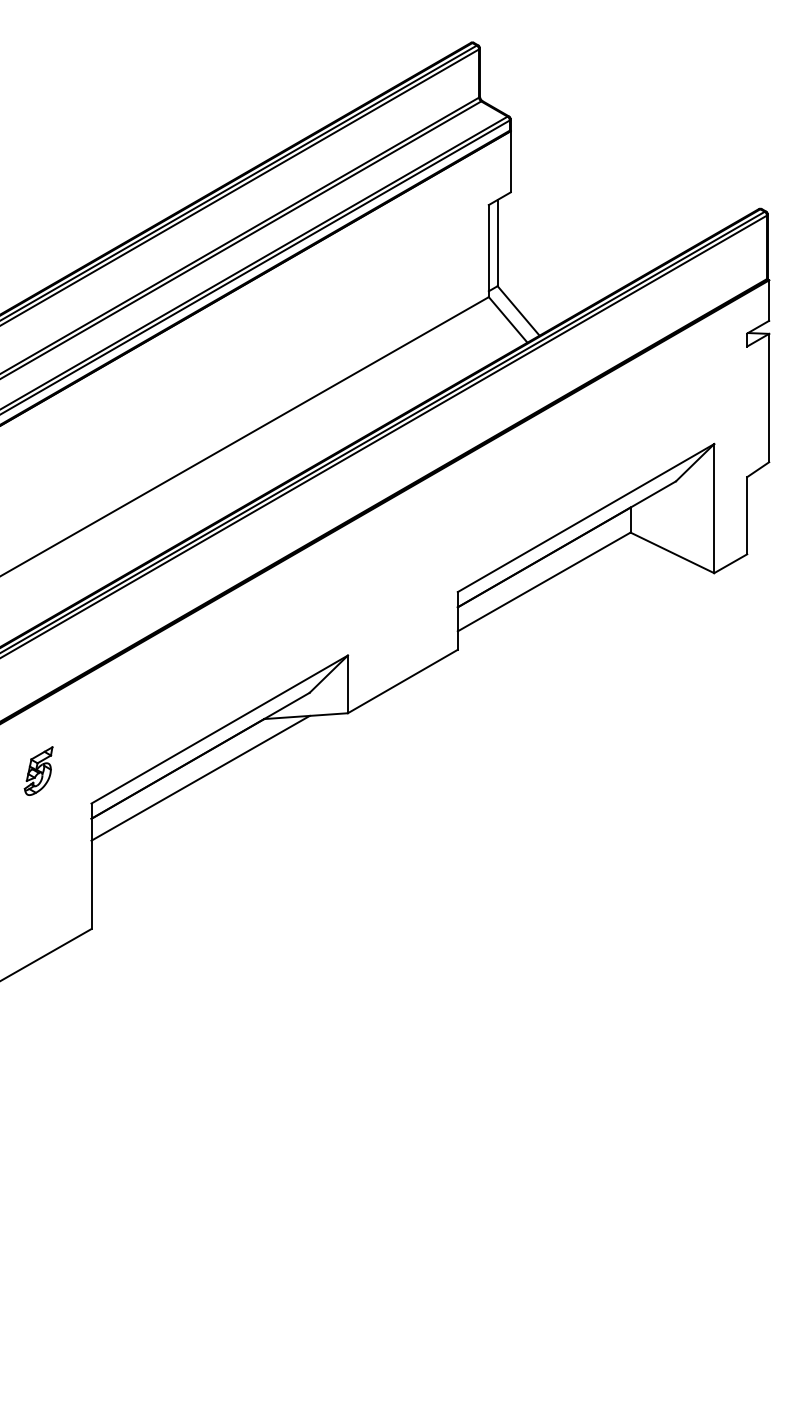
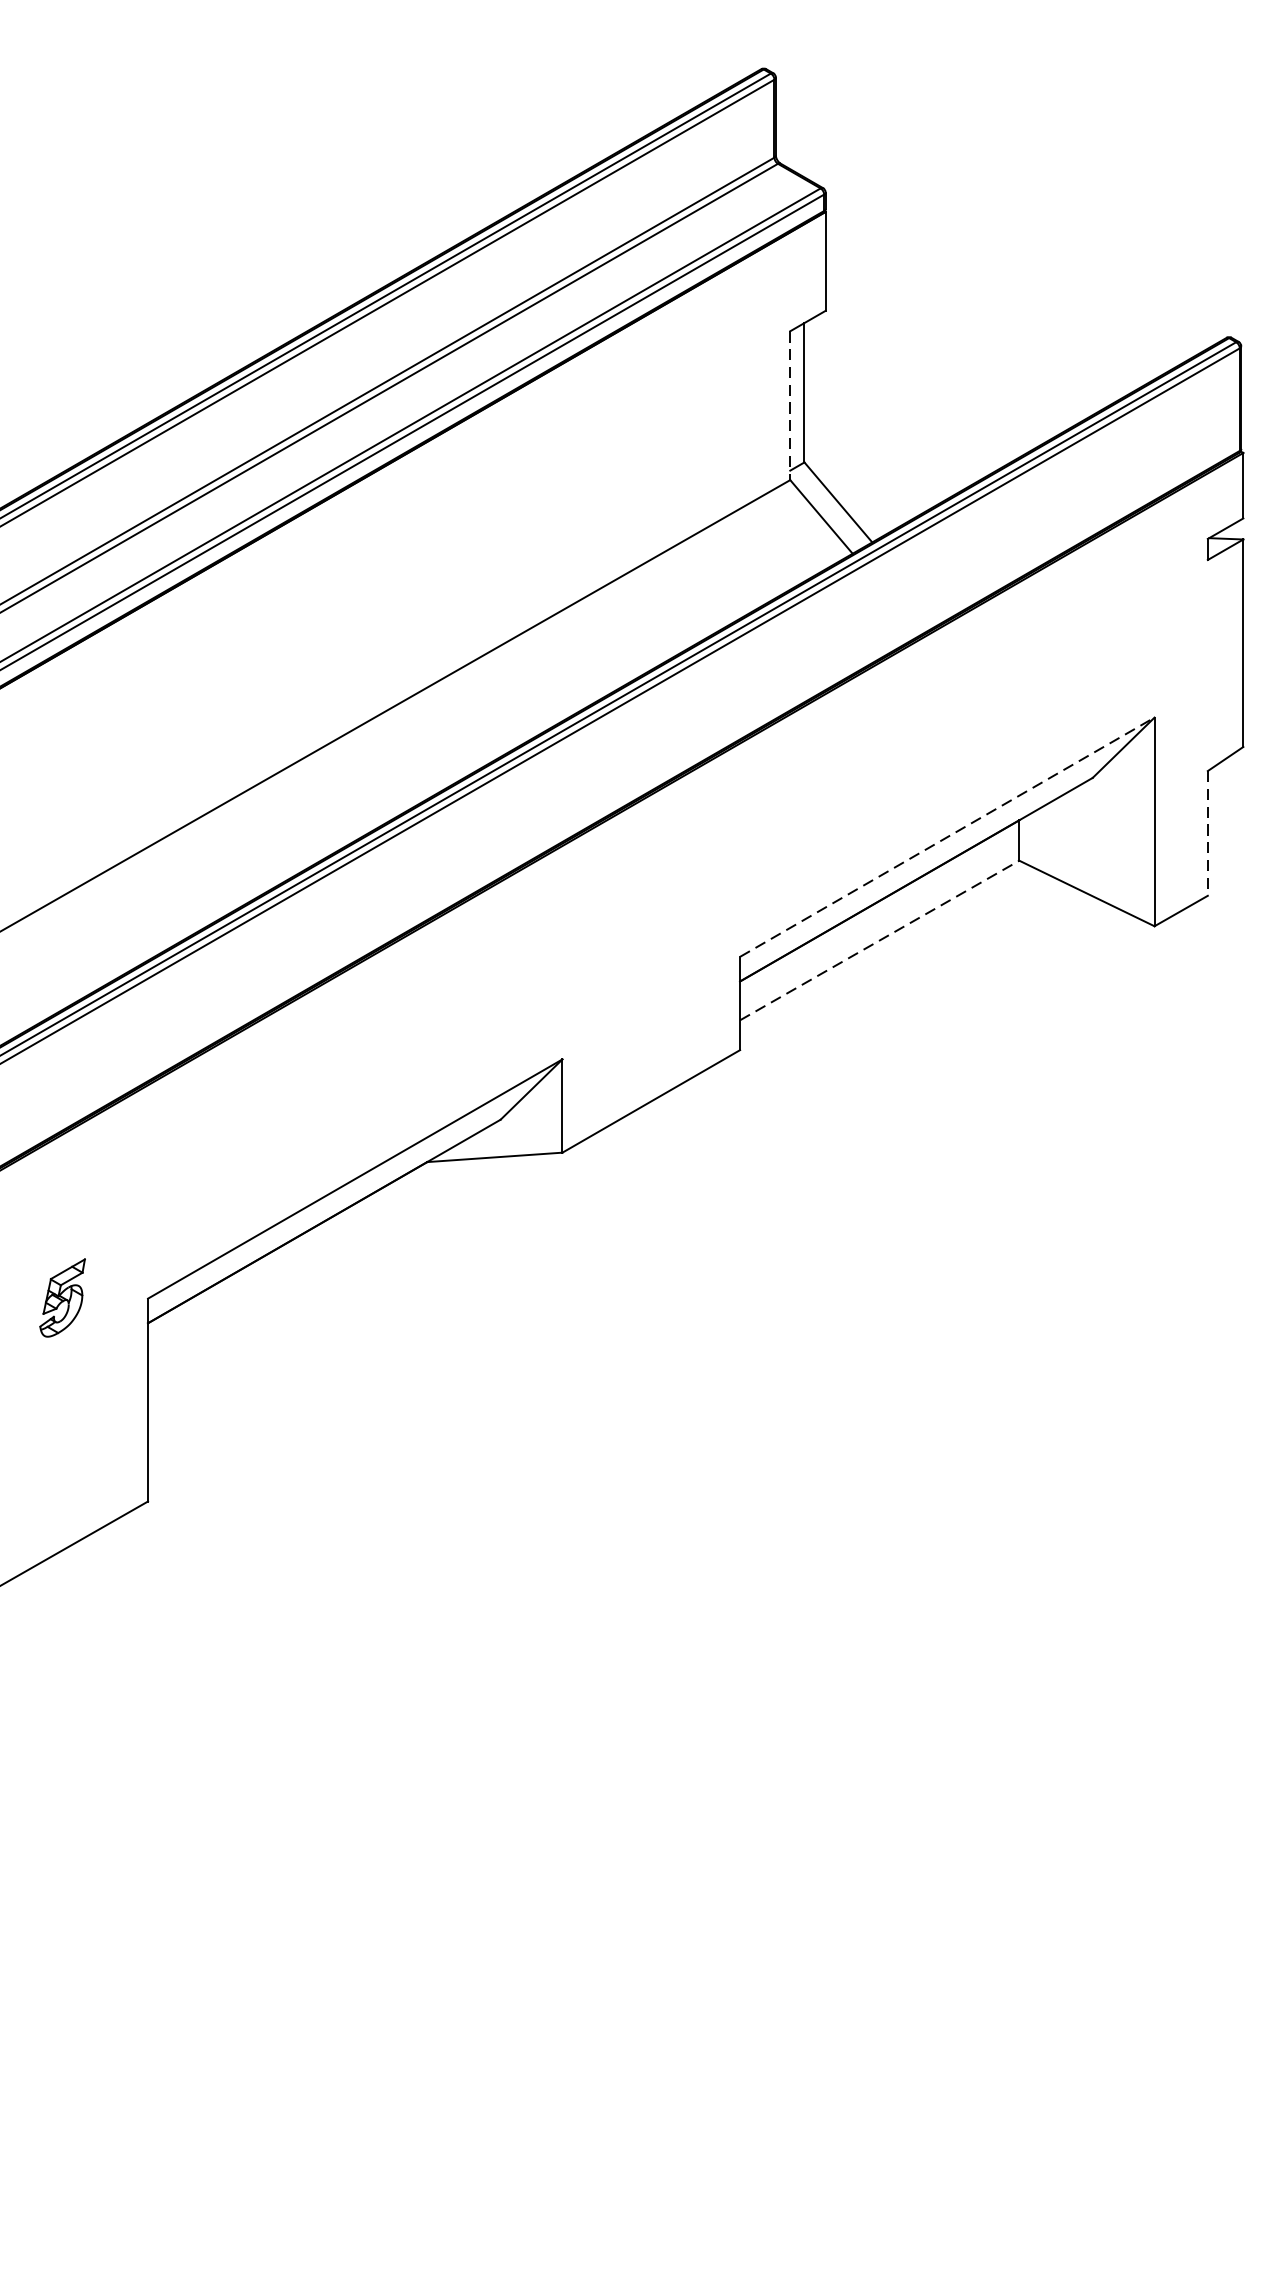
line: (488, 251) -> (789, 406), solid -> dashed
line: (747, 515) -> (1208, 833), solid -> dashed
line: (586, 517) -> (948, 836), solid -> dashed
line: (544, 581) -> (880, 939), solid -> dashed
part: (38, 770) -> (62, 1296), moved
line: (200, 777) -> (324, 1256), removed

